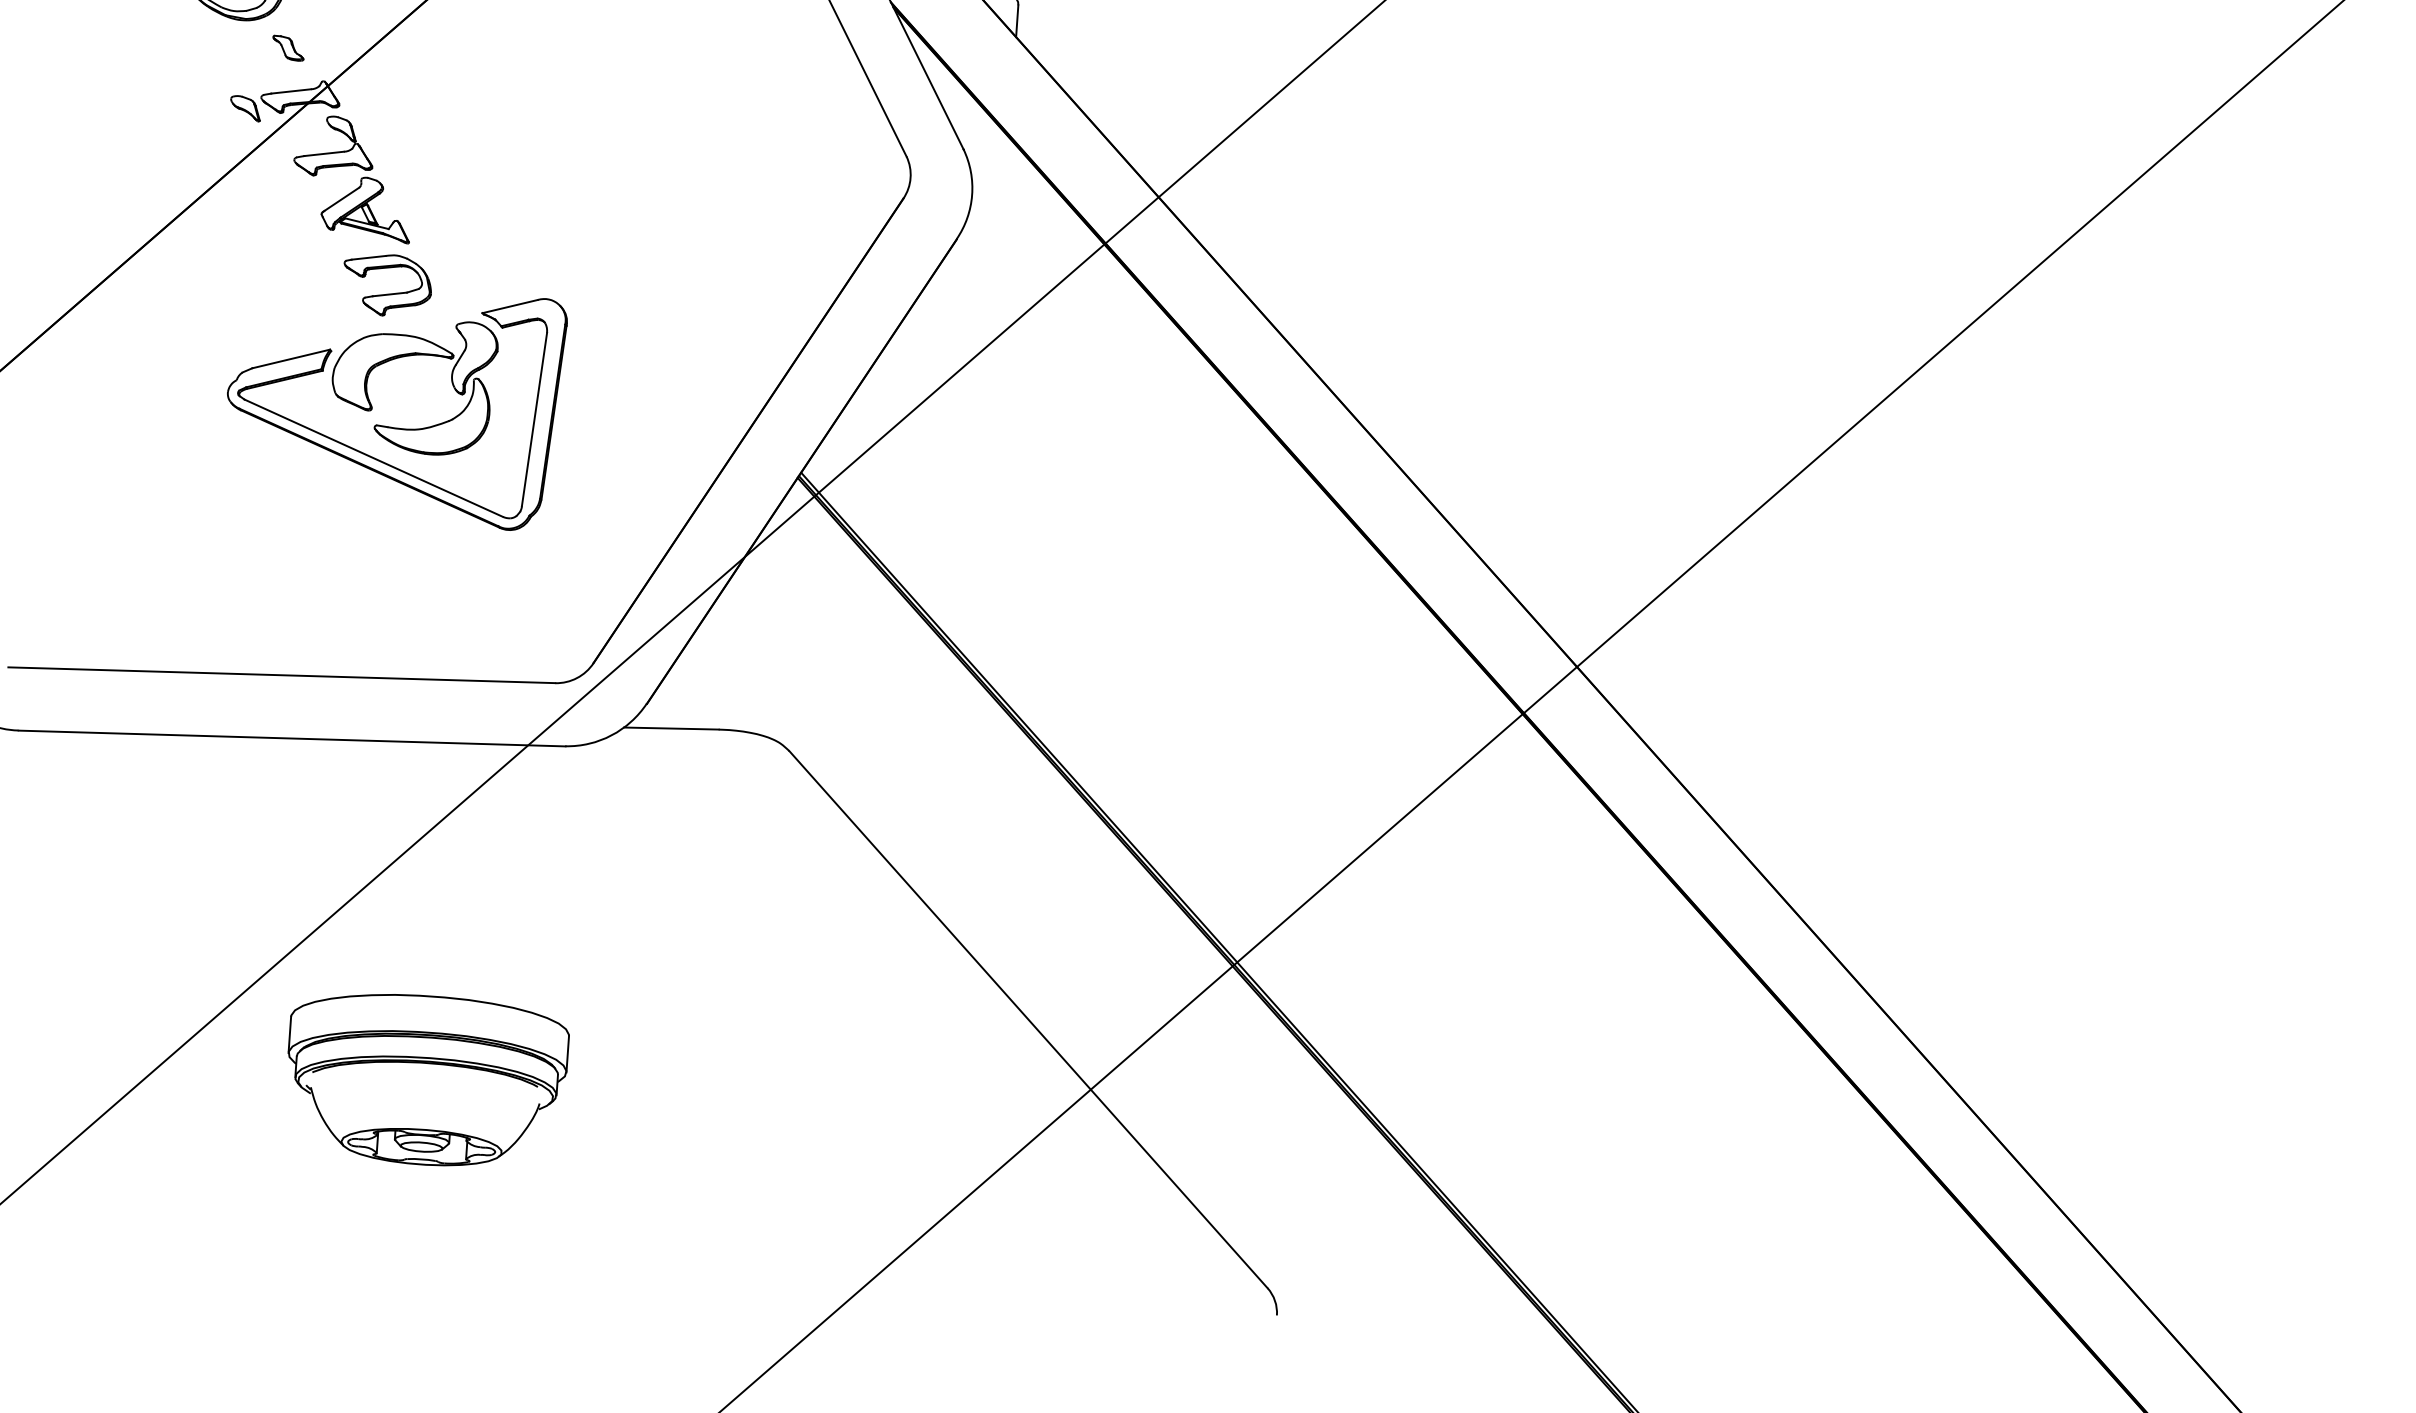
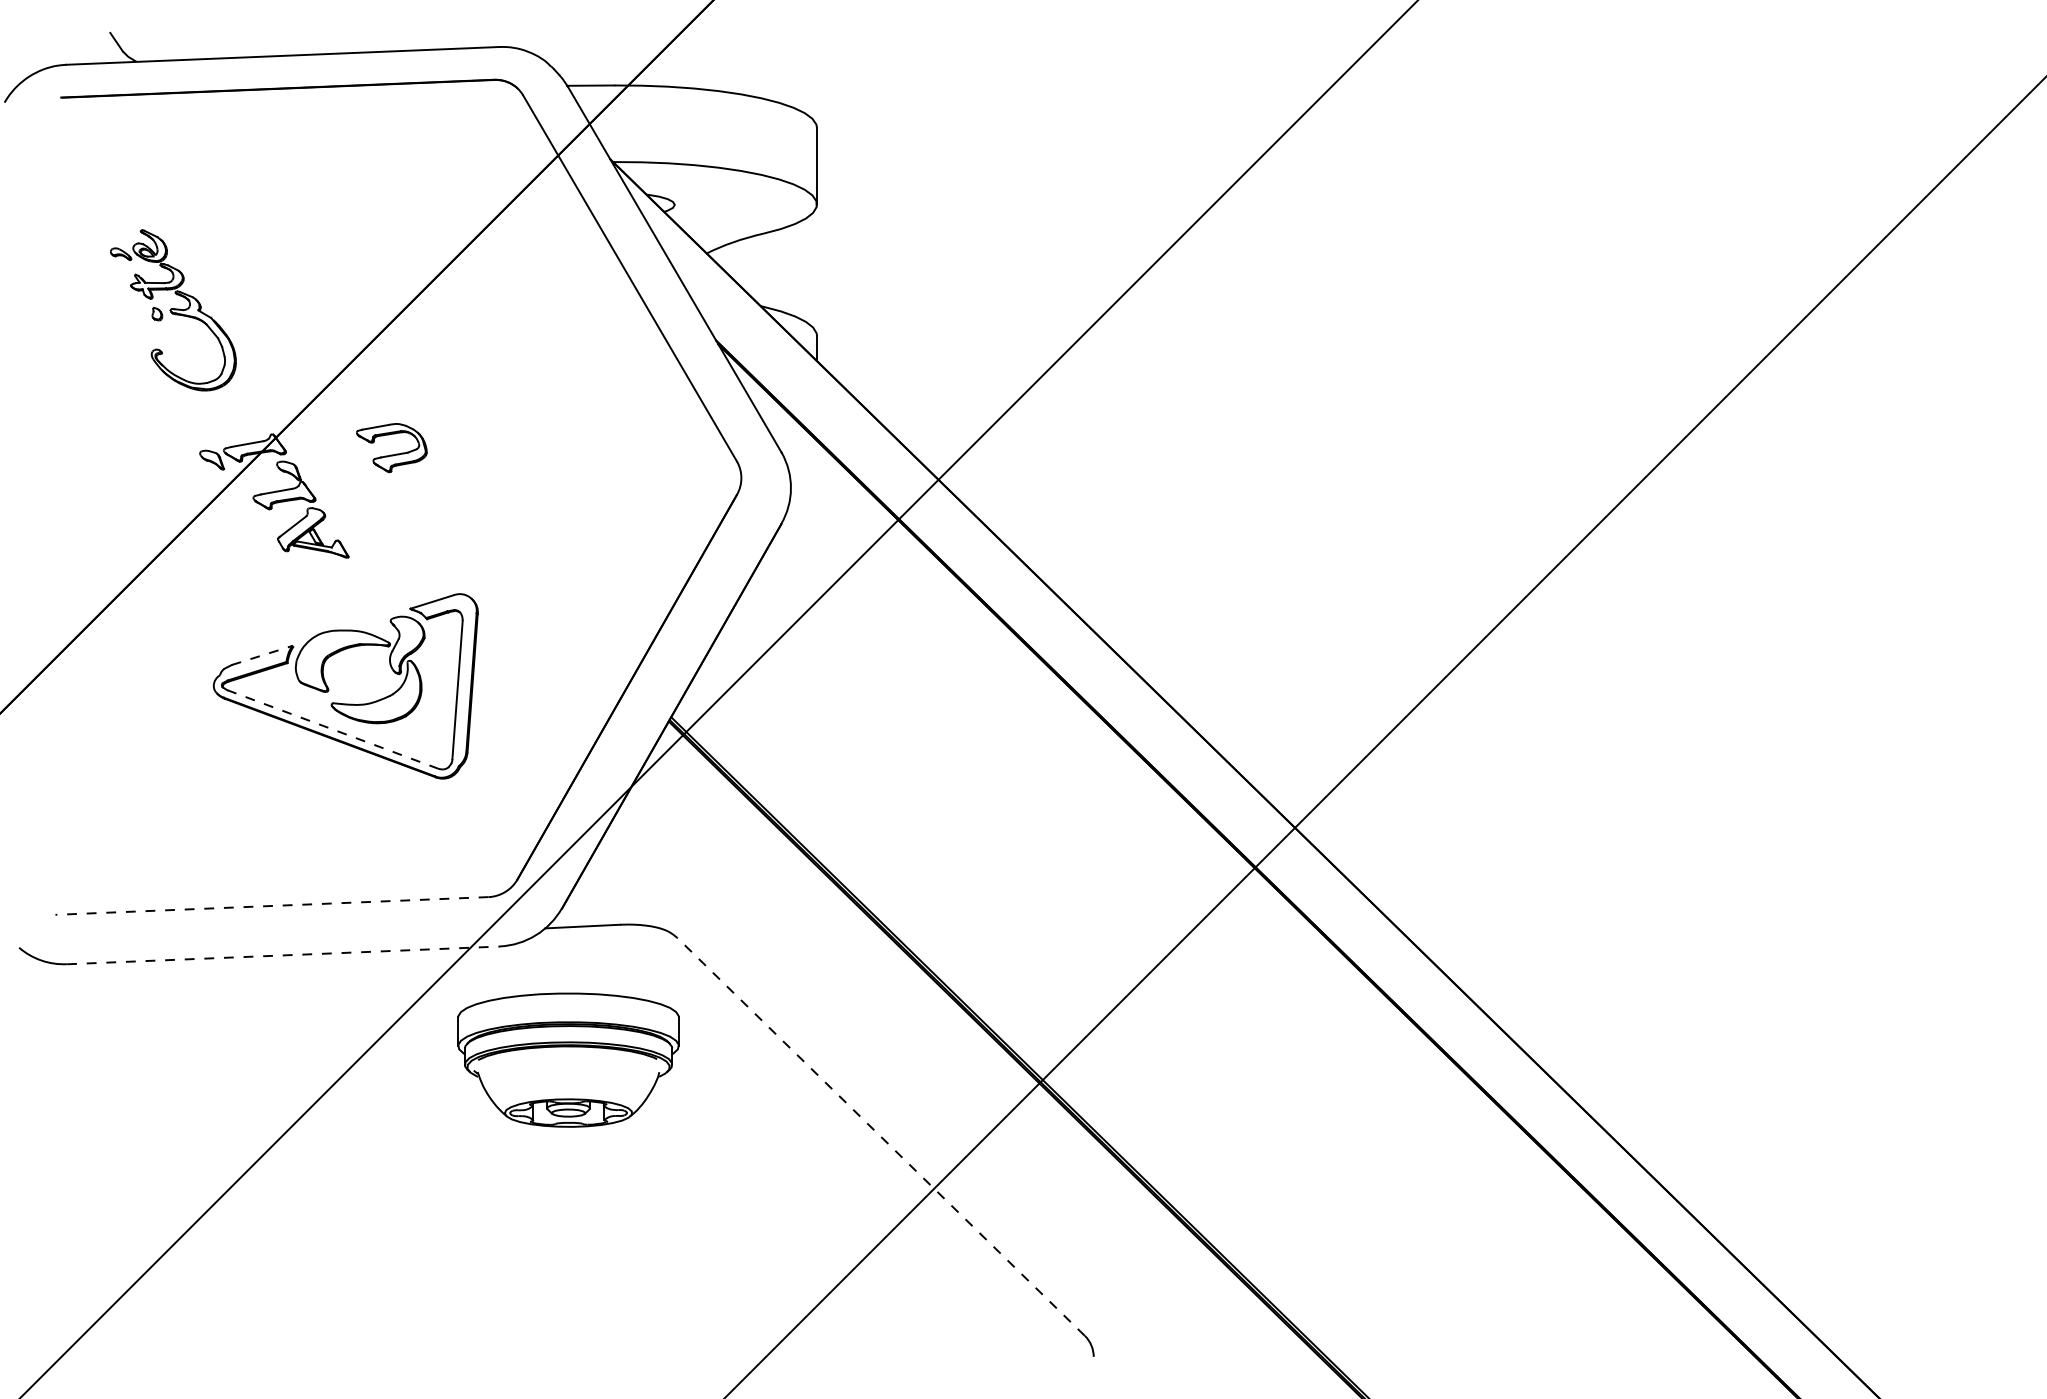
part: (288, 48) -> (242, 410), removed
part: (386, 285) -> (391, 448), moved
line: (290, 358) -> (261, 655), solid -> dashed
line: (374, 458) -> (333, 729), solid -> dashed
line: (282, 674) -> (272, 905), solid -> dashed
line: (291, 738) -> (283, 955), solid -> dashed
line: (1029, 1019) -> (881, 1136), solid -> dashed
part: (426, 1079) -> (568, 1059), moved

